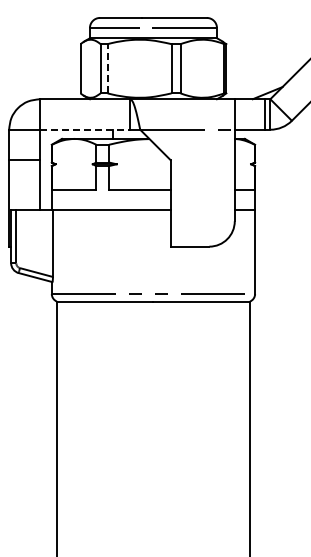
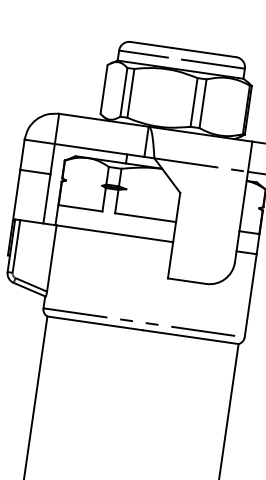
line: (107, 68) -> (130, 93), dashed -> solid
line: (85, 129) -> (100, 150), dashed -> solid

